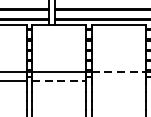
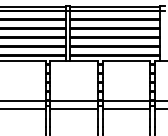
line: (119, 72) -> (126, 101), dashed -> solid
line: (59, 81) -> (74, 109), dashed -> solid
line: (118, 81) -> (125, 109), added

